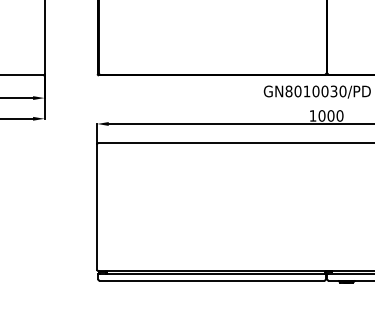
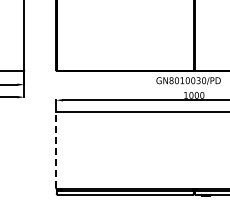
line: (97, 207) -> (56, 150), solid -> dashed

